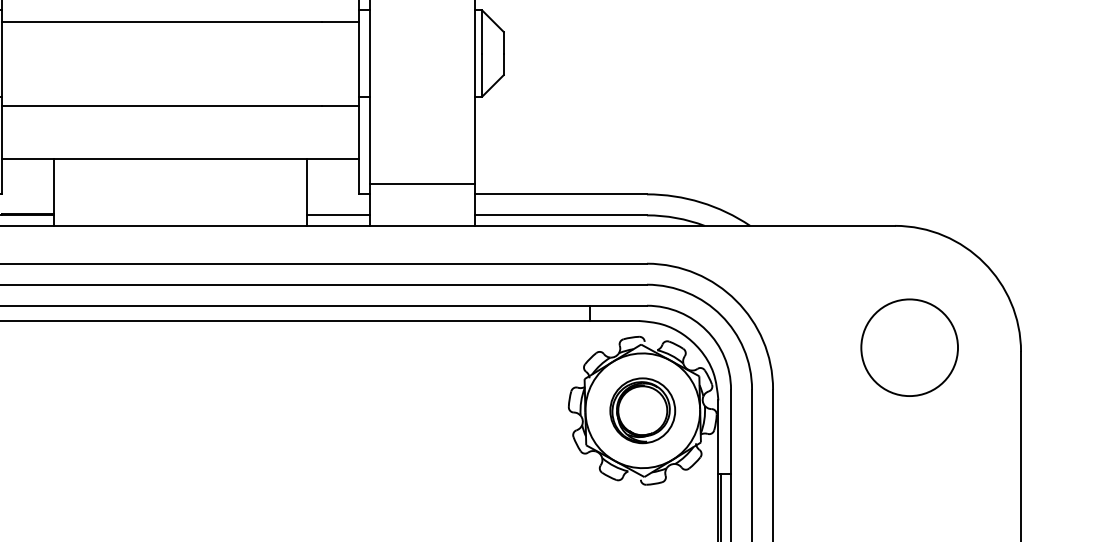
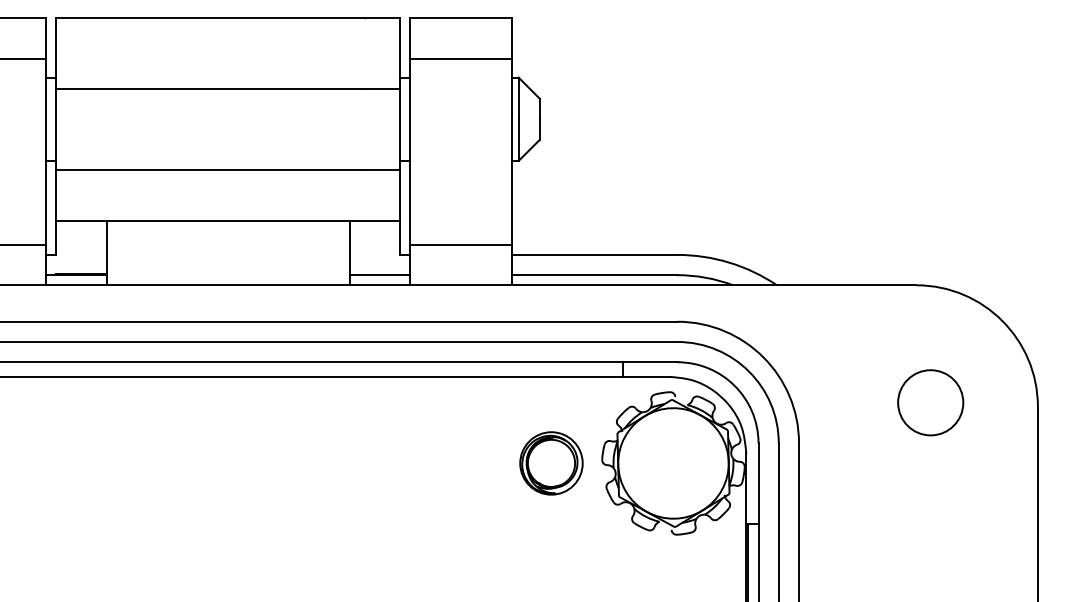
circle: (909, 347) -> (930, 402), size x0.7
part: (642, 410) -> (551, 463), moved

